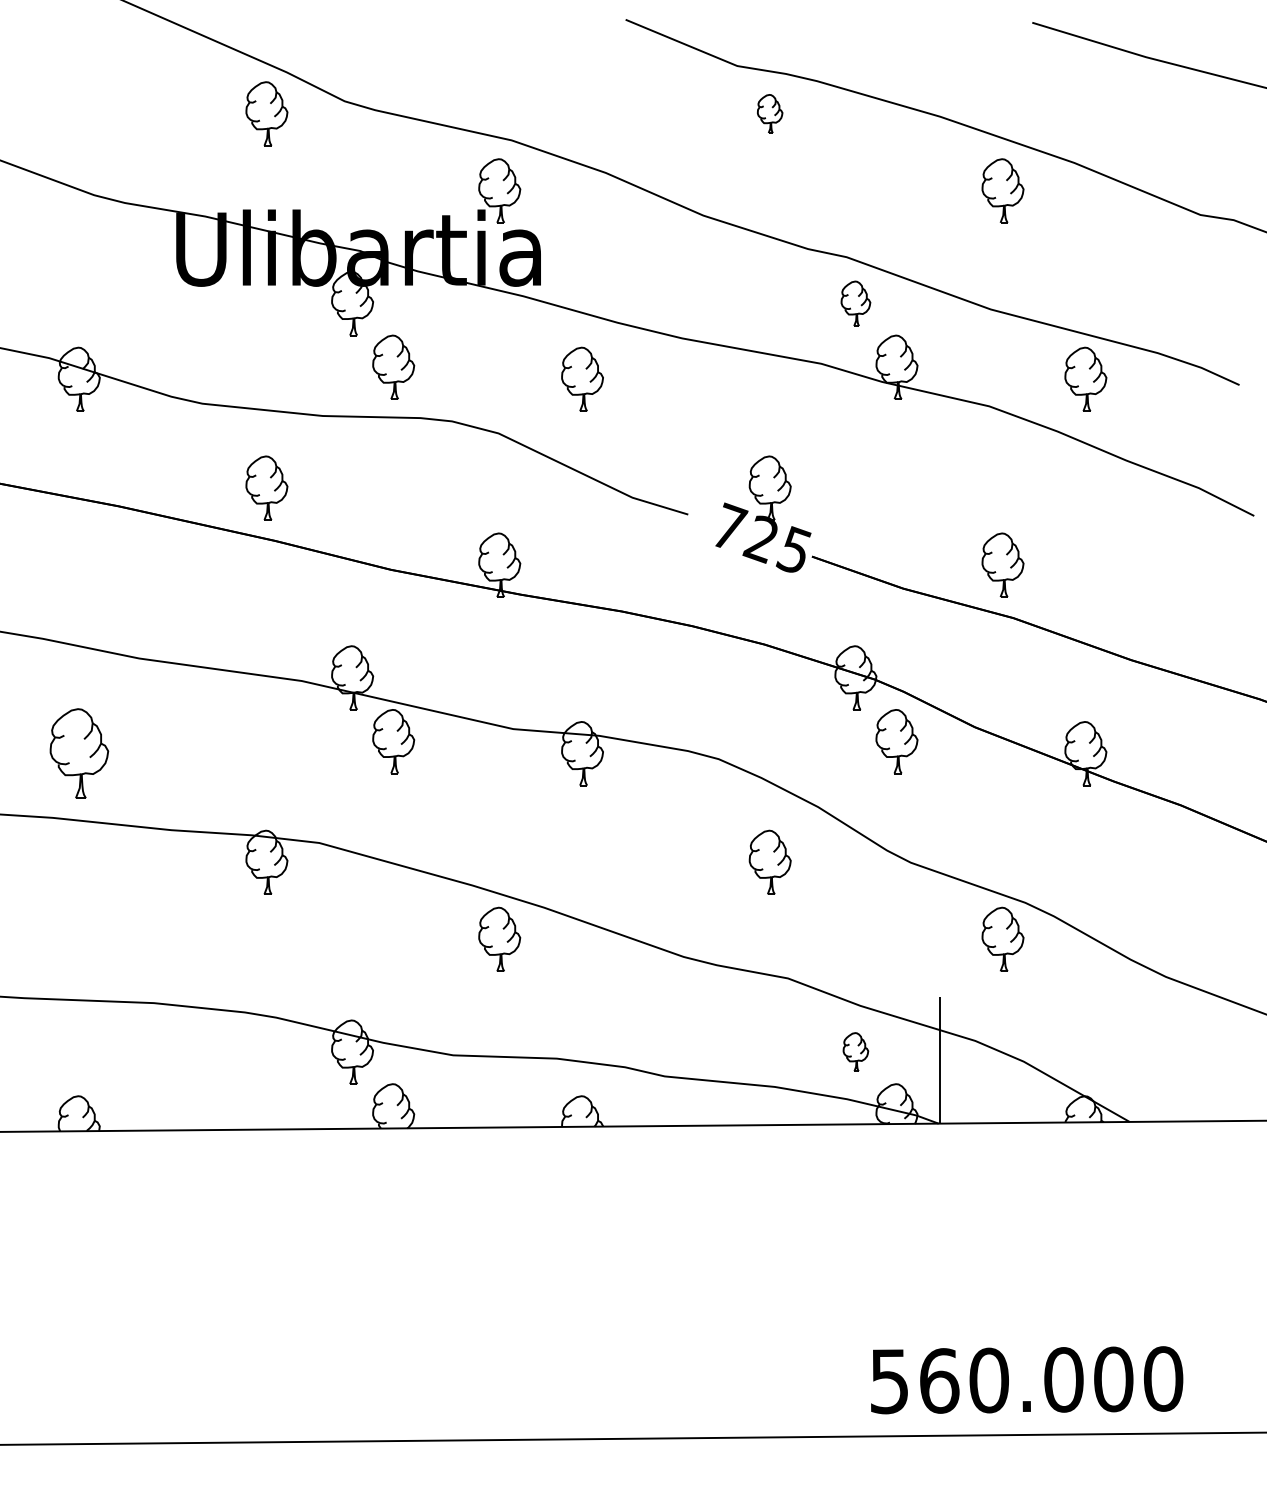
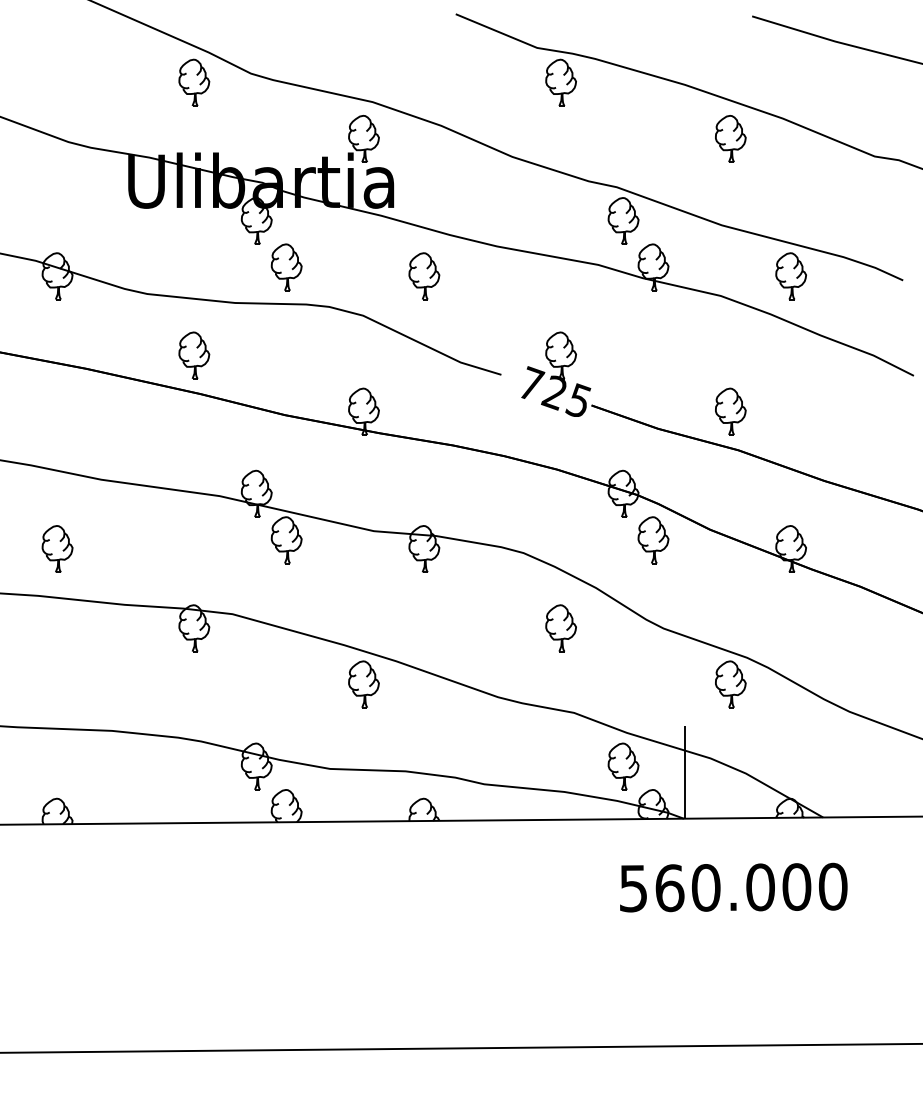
part: (769, 113) -> (560, 82), size x1.67
part: (855, 303) -> (623, 220), size x1.43
part: (78, 753) -> (57, 548), size x0.71
part: (855, 1051) -> (623, 766), size x1.67
text: (1027, 1380) -> (734, 887), moved

